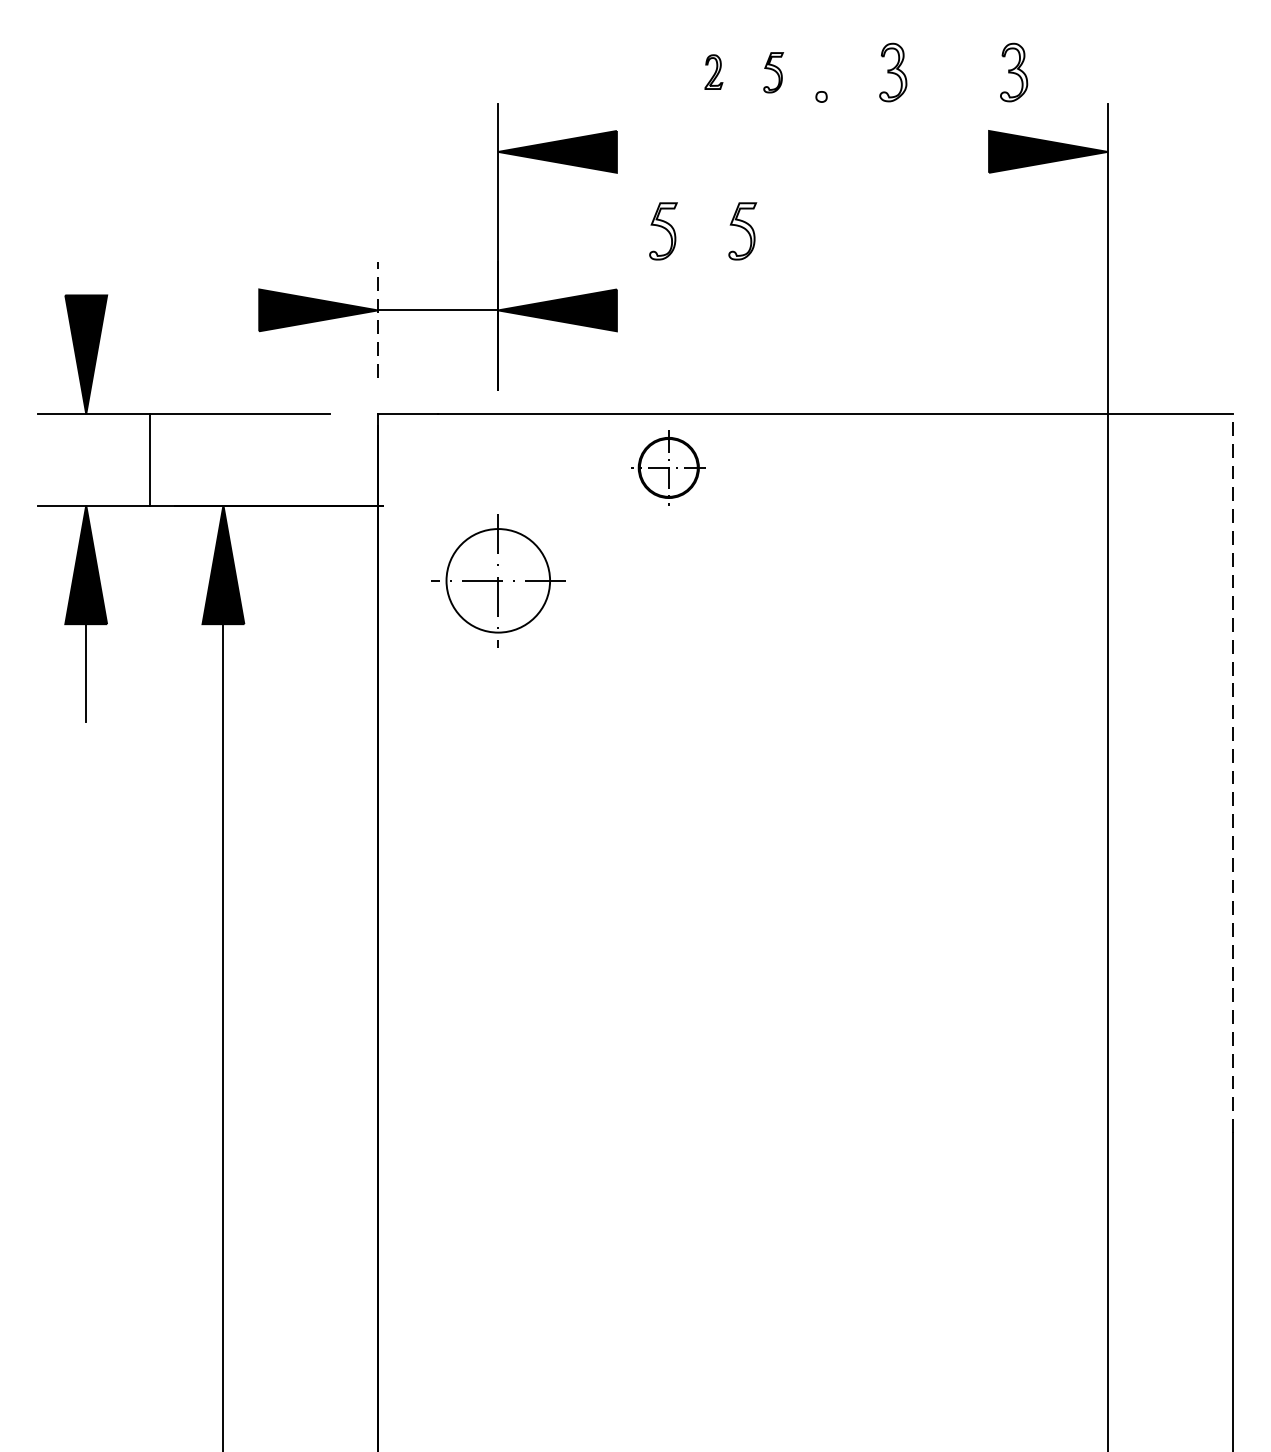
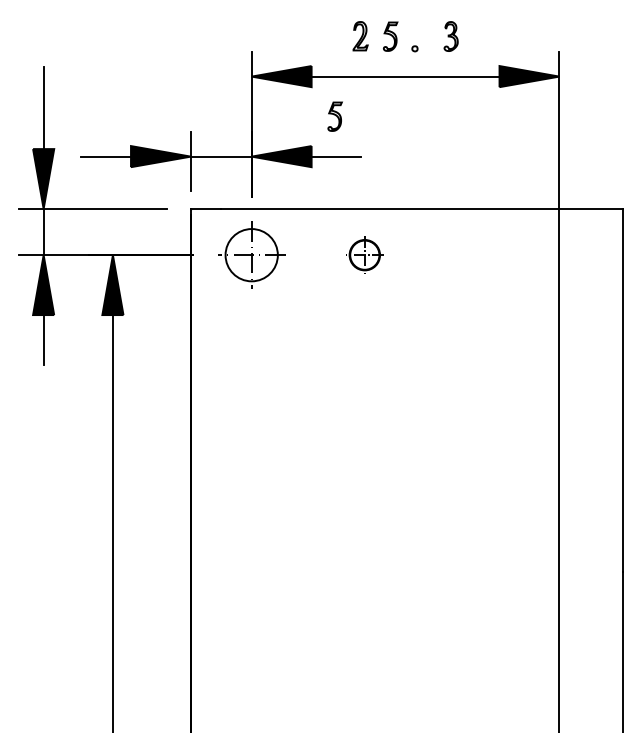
part: (713, 72) -> (360, 36), size x1.67
part: (773, 72) -> (390, 36), size x1.43
part: (1012, 72) -> (511, 36), removed
line: (802, 151) -> (405, 76), added
line: (85, 215) -> (43, 108), added
part: (741, 230) -> (374, 116), removed
line: (210, 310) -> (106, 156), added
line: (666, 310) -> (336, 156), added
line: (377, 320) -> (190, 161), dashed -> solid
line: (149, 458) -> (43, 231), moved
part: (668, 466) -> (364, 254), moved
part: (497, 579) -> (251, 254), moved
line: (1232, 773) -> (622, 390), dashed -> solid

